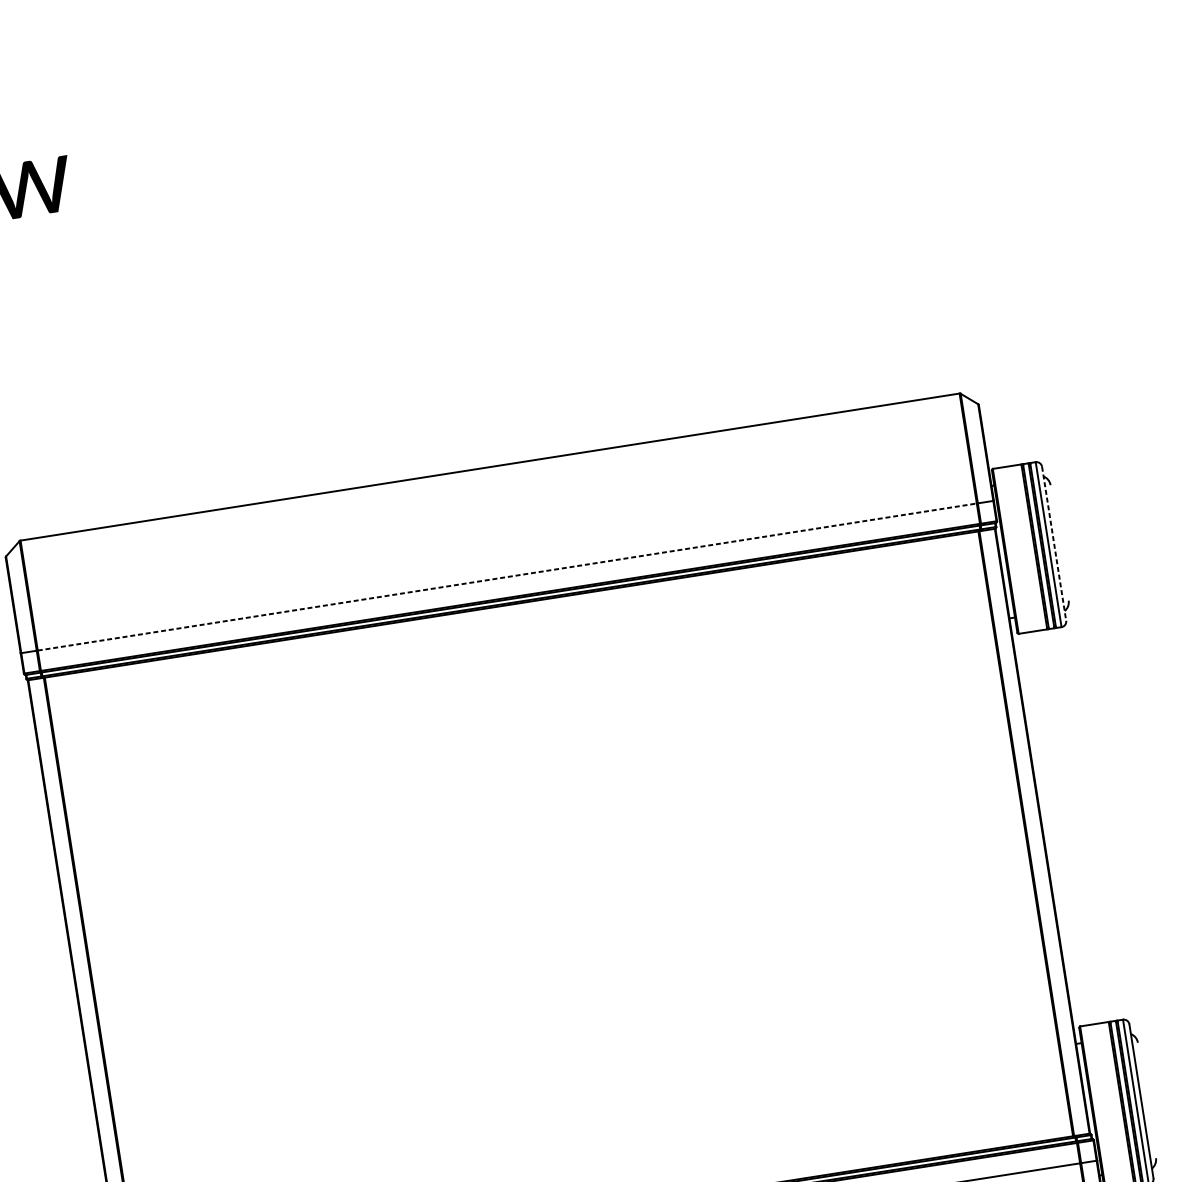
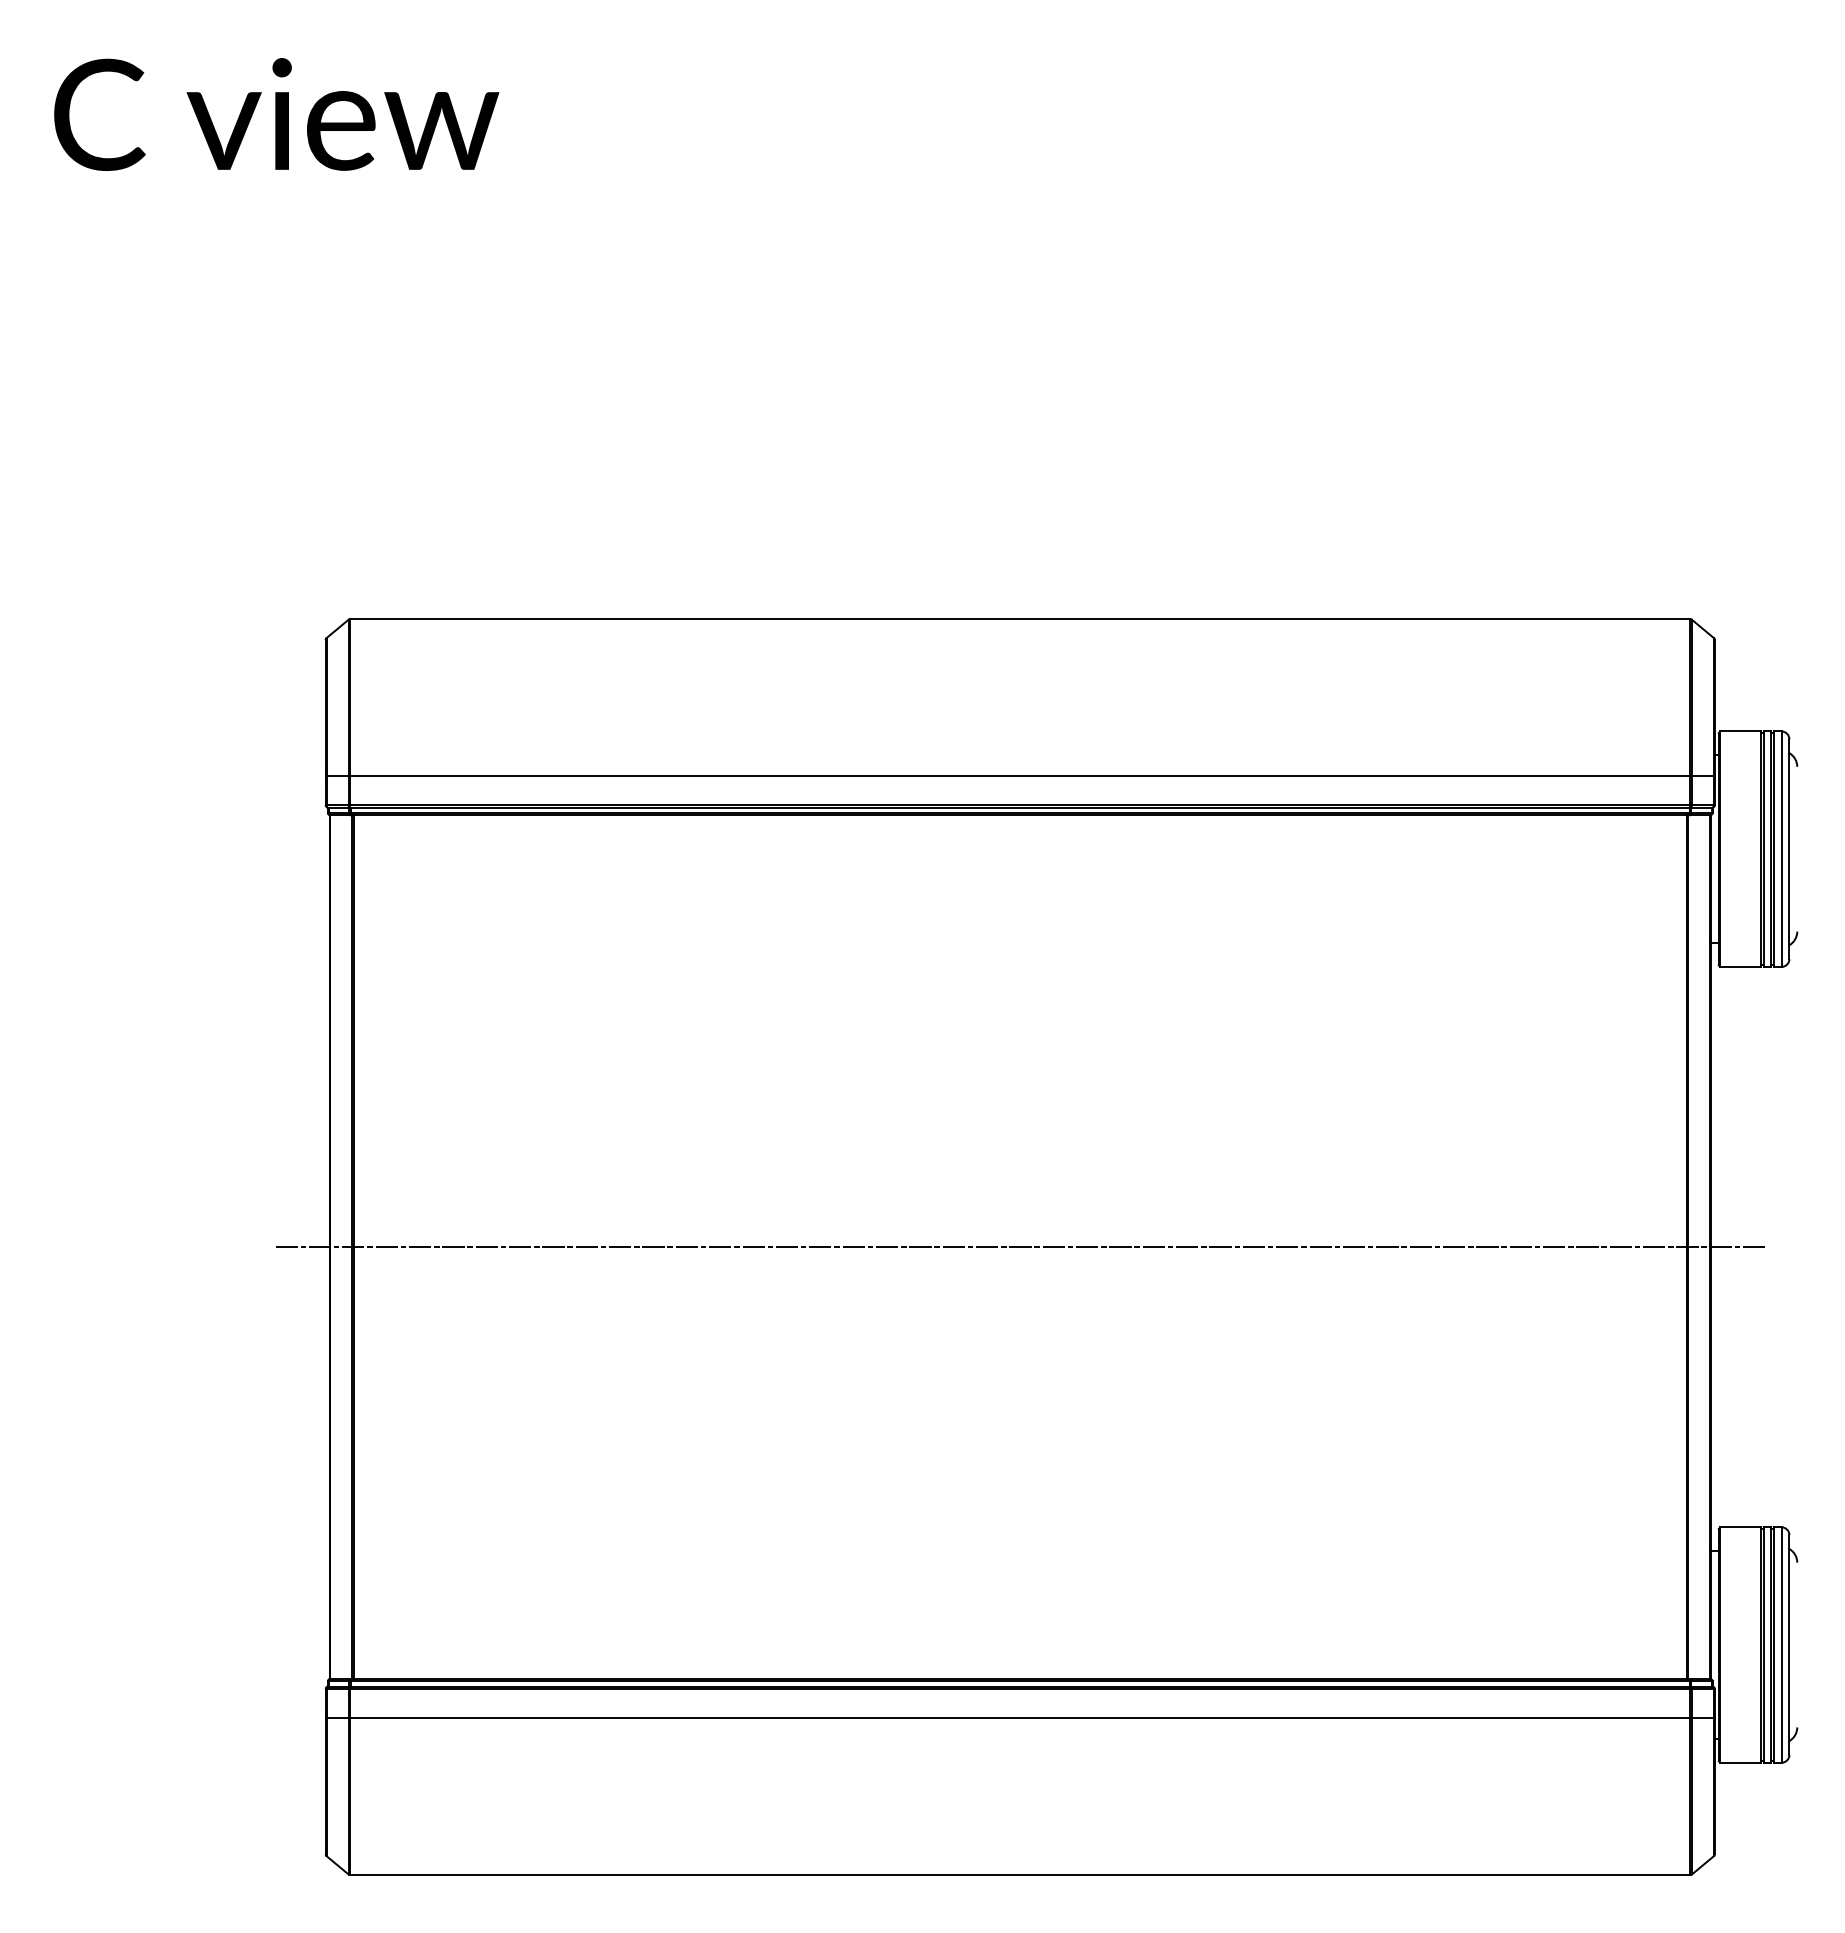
line: (1054, 544) -> (1789, 849), dashed -> solid
line: (507, 577) -> (1020, 776), dashed -> solid
line: (559, 907) -> (1020, 1247), added

